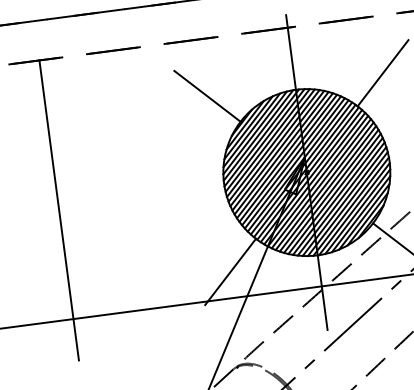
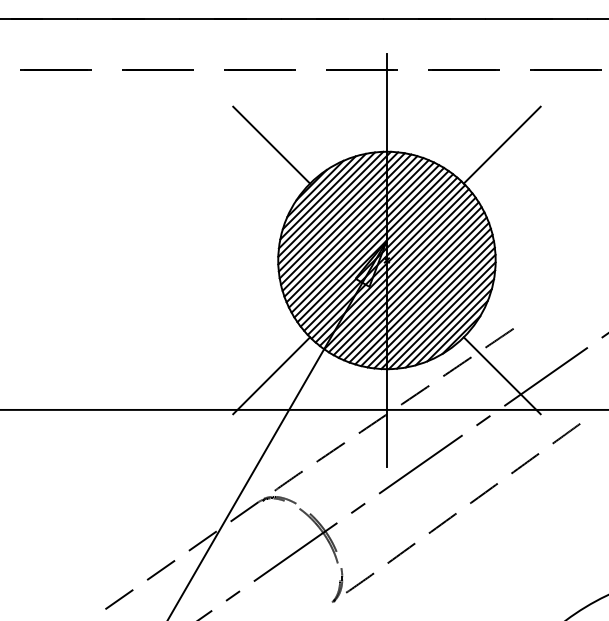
line: (58, 210) -> (60, 267), removed

